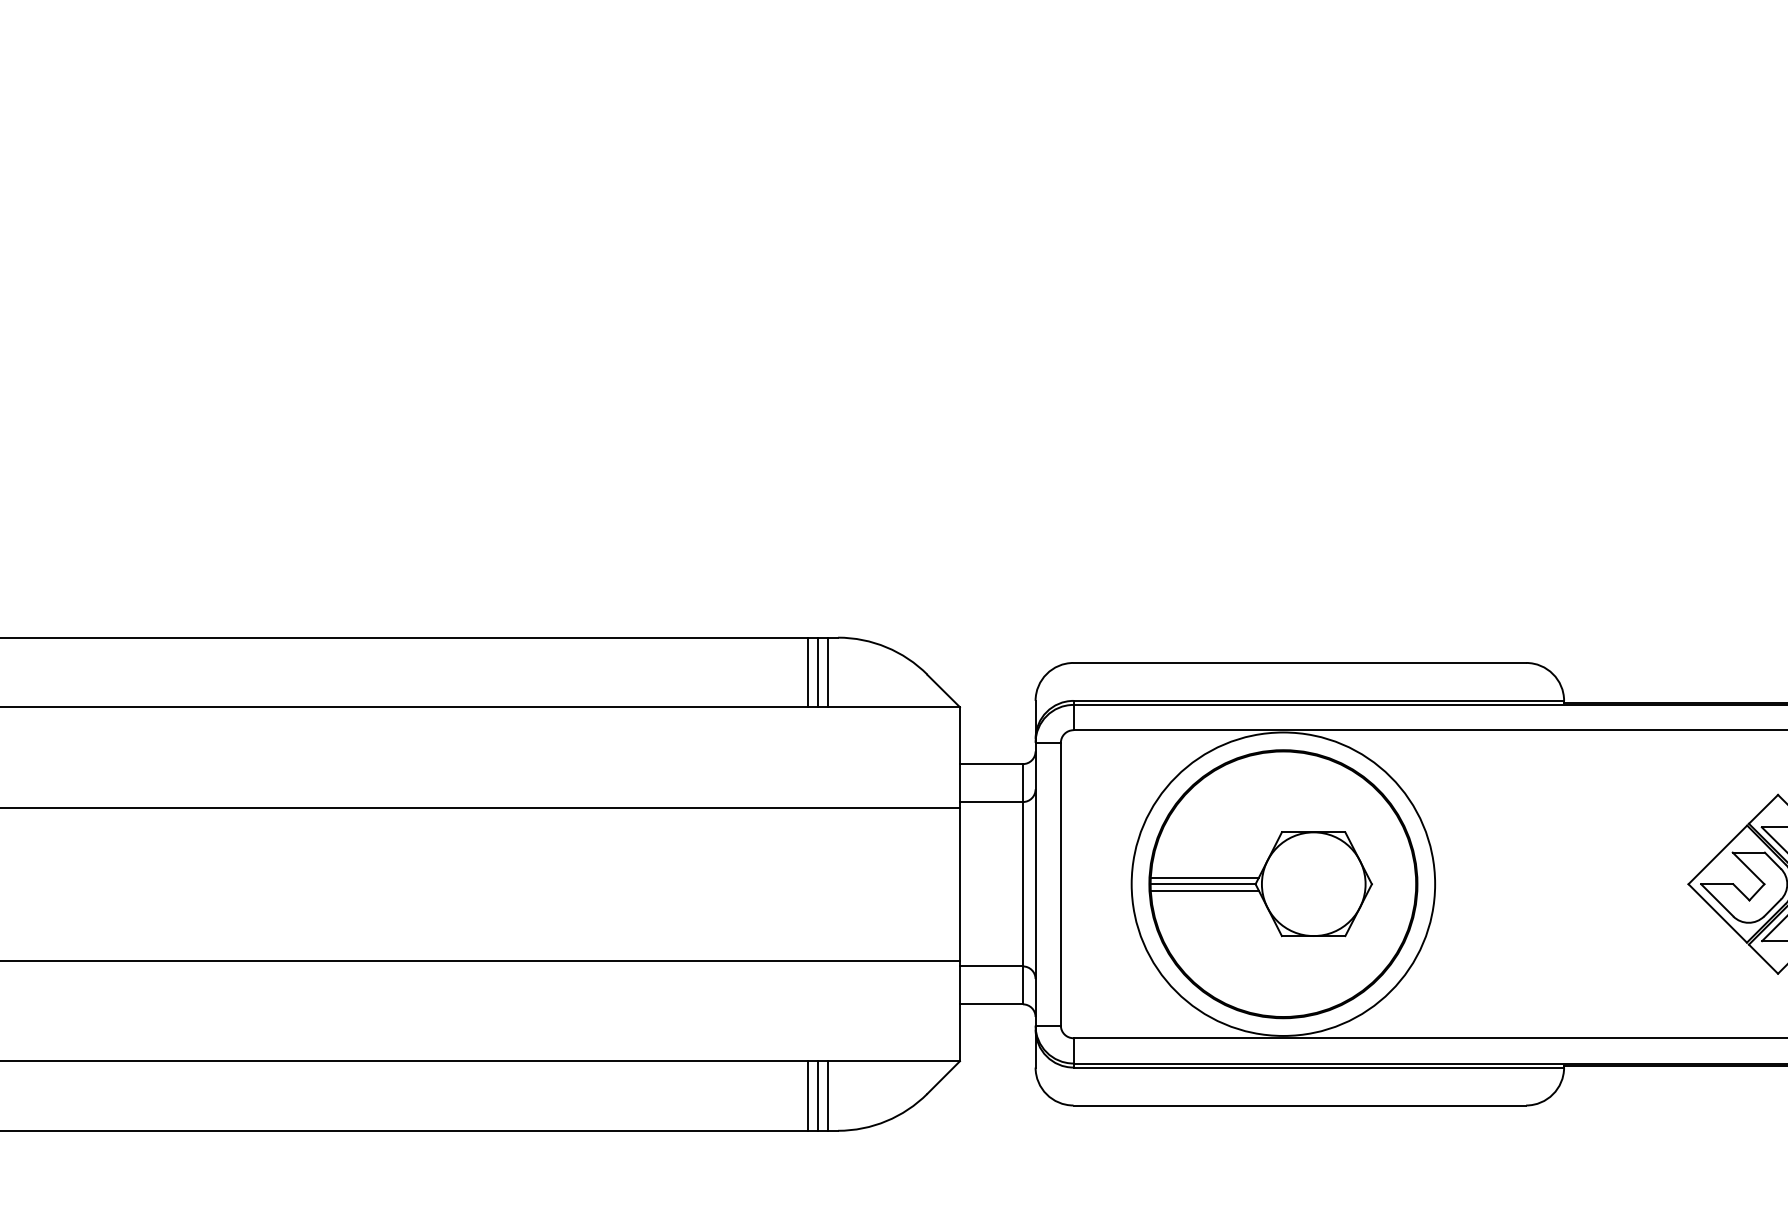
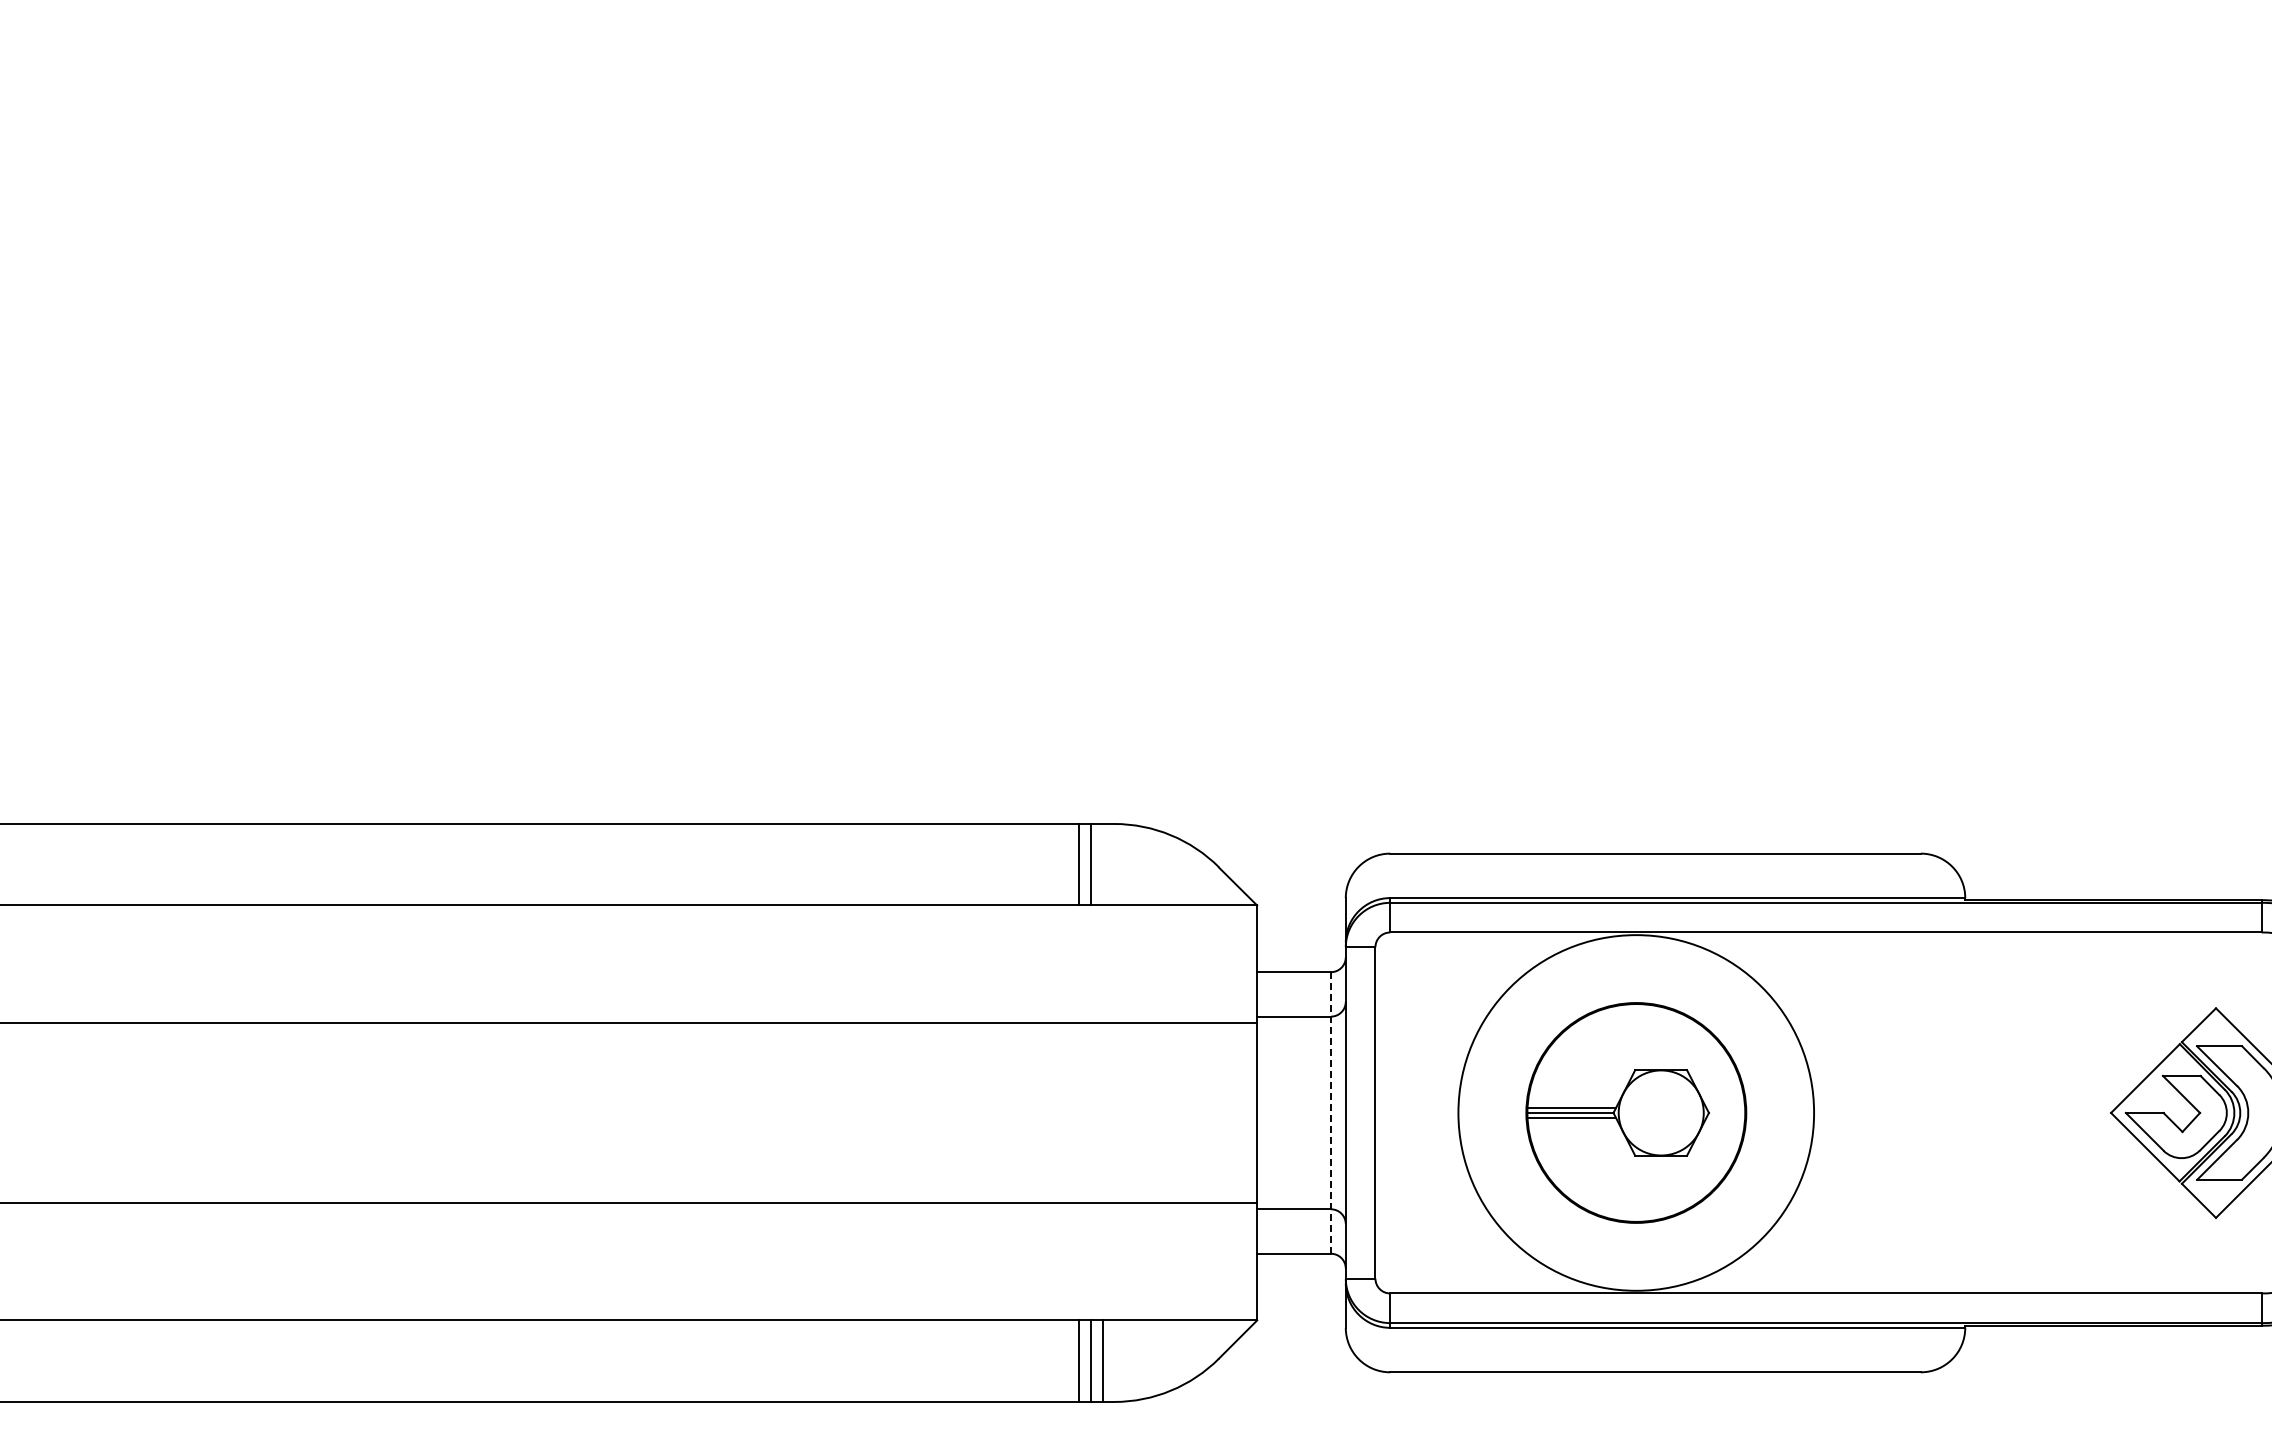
line: (828, 672) -> (1103, 864), removed
line: (1022, 883) -> (1330, 1112), solid -> dashed
part: (1283, 883) -> (1636, 1112), size x0.7

